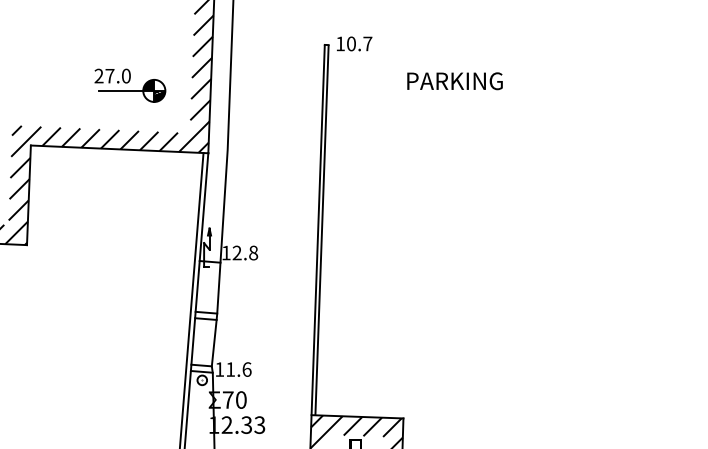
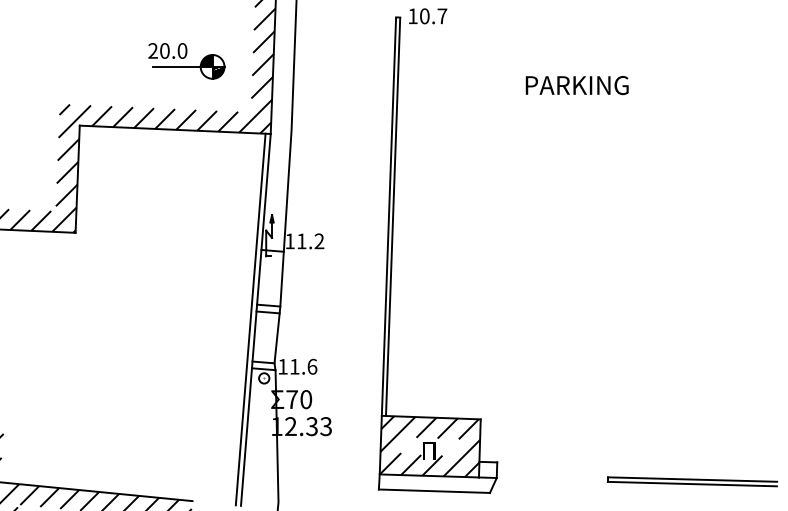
text: (109, 75) -> (164, 50), 27.0 -> 20.0
text: (454, 81) -> (576, 85), moved
text: (245, 253) -> (310, 241), 12.8 -> 11.2

